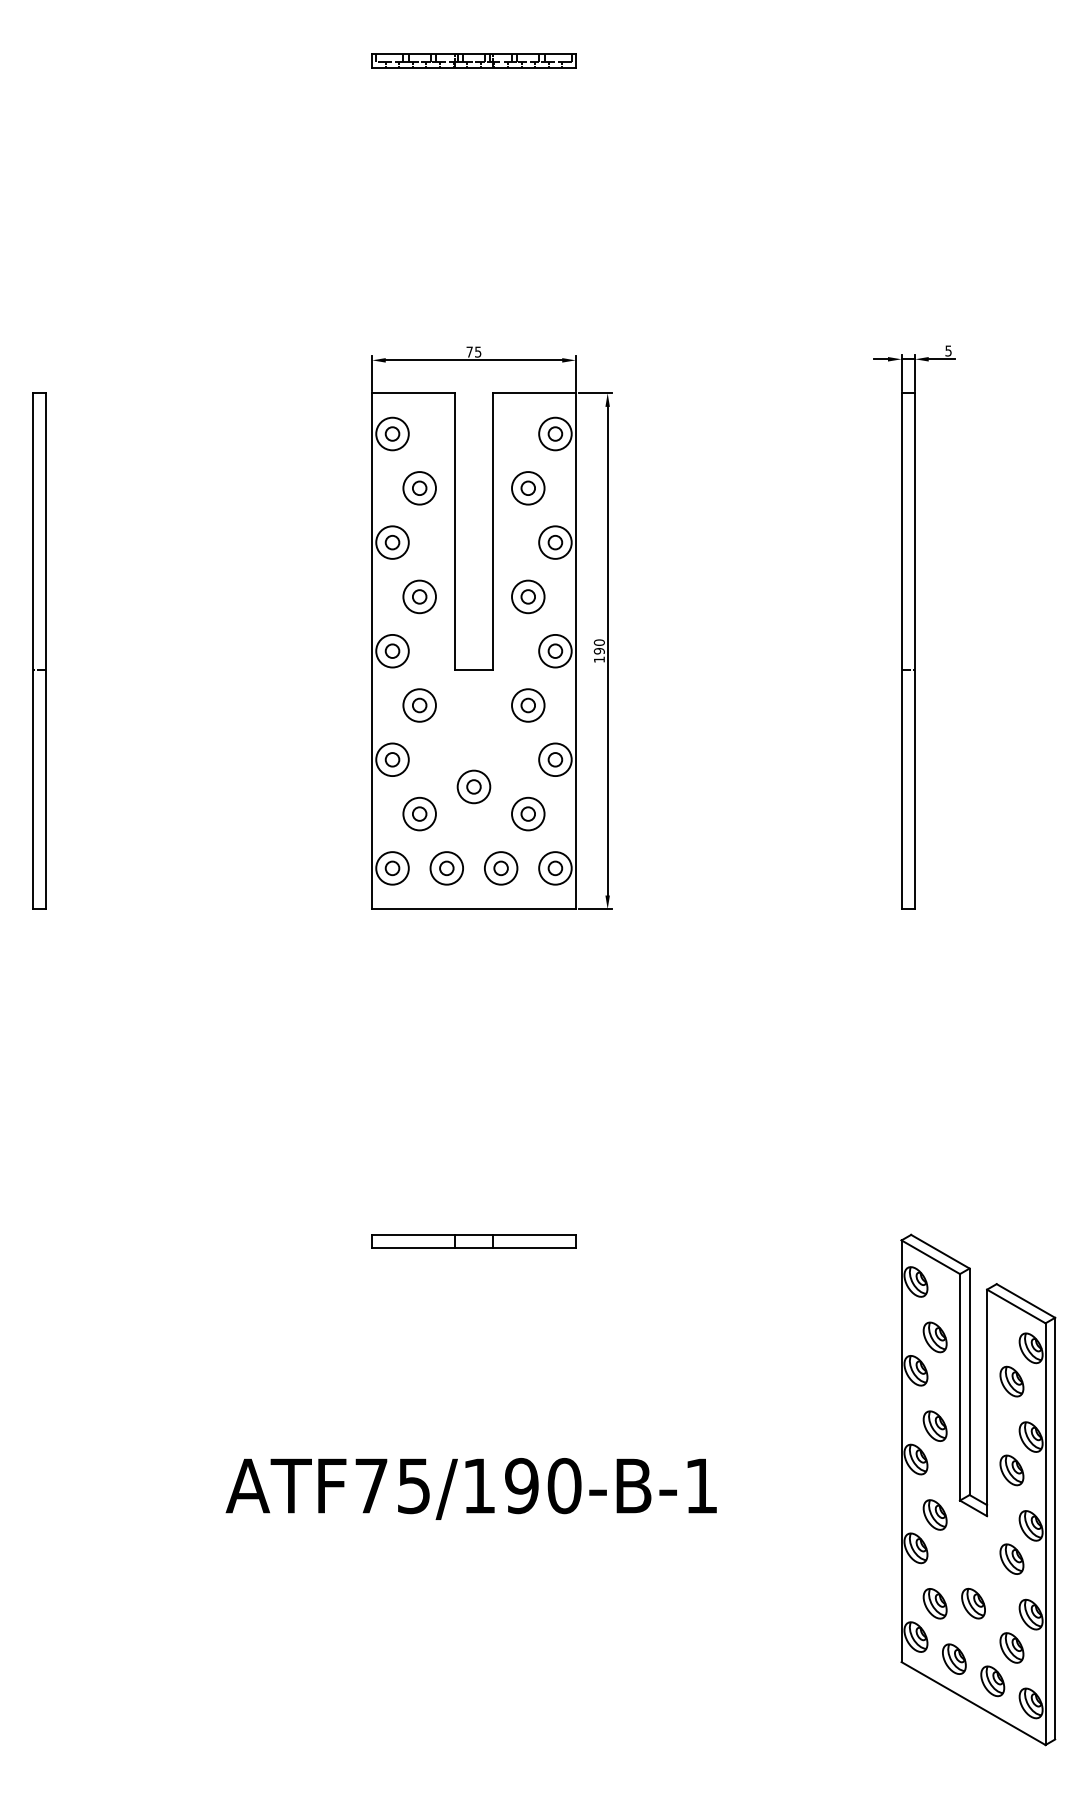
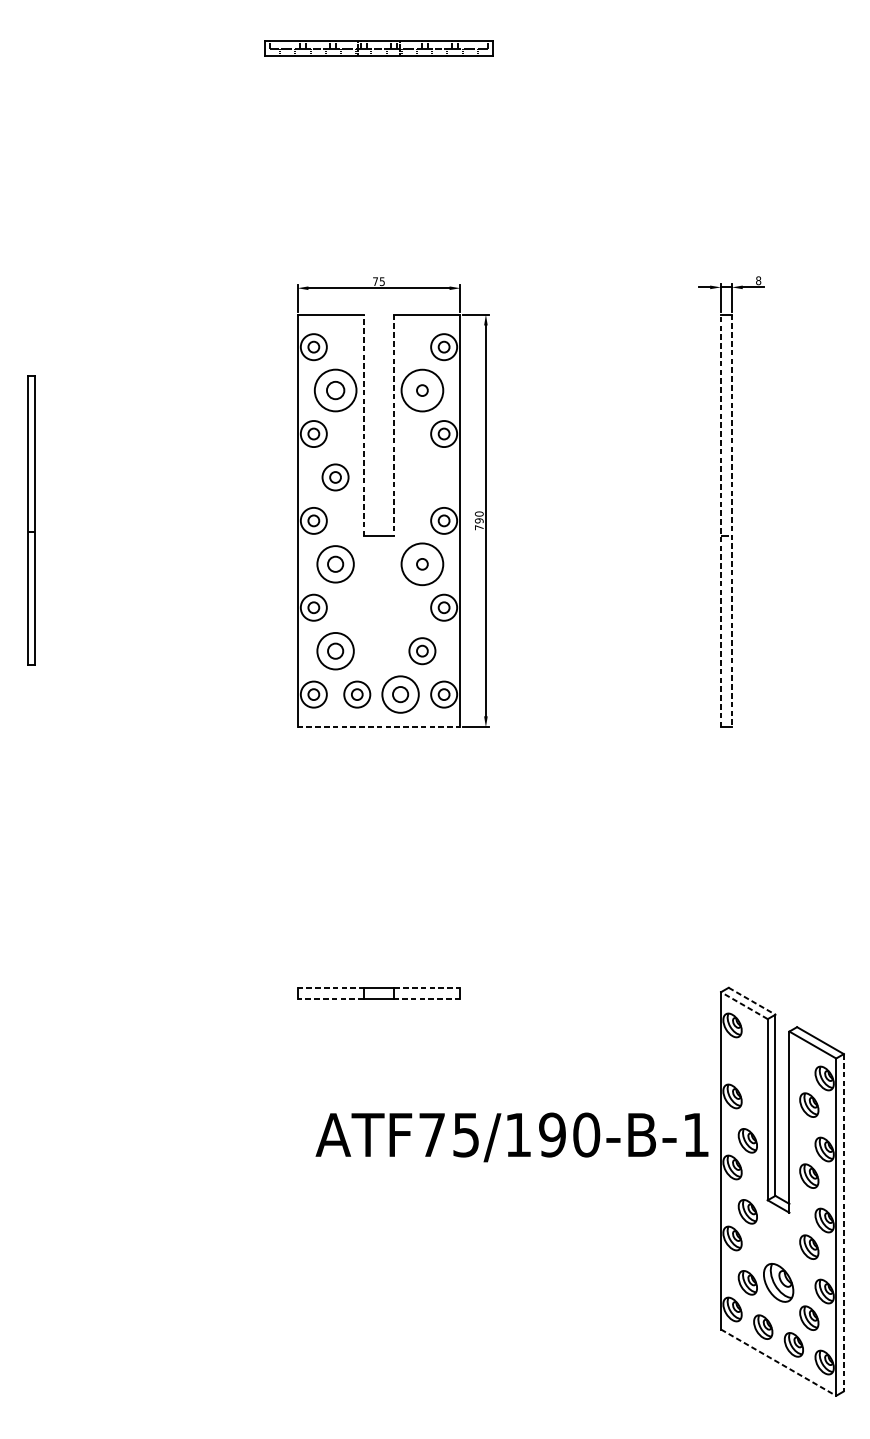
part: (473, 60) -> (378, 48), size x1.4
text: (948, 350) -> (758, 280), 5 -> 8
part: (419, 488) -> (335, 390), size x1.6
circle: (528, 488) -> (422, 390), size x1.6
line: (454, 531) -> (363, 425), solid -> dashed
line: (493, 531) -> (394, 425), solid -> dashed
part: (528, 596) -> (422, 477), removed
part: (39, 650) -> (31, 520), size x0.7
line: (901, 651) -> (720, 521), solid -> dashed
line: (915, 651) -> (732, 521), solid -> dashed
text: (599, 659) -> (479, 527), 190 -> 790
part: (419, 705) -> (335, 564), size x1.4
circle: (528, 705) -> (422, 564), size x1.6
part: (473, 786) -> (378, 629), removed
part: (419, 813) -> (335, 650), size x1.4
part: (501, 868) -> (401, 694), size x1.4
line: (473, 909) -> (378, 727), solid -> dashed
line: (414, 1234) -> (331, 987), solid -> dashed
line: (534, 1234) -> (427, 987), solid -> dashed
line: (413, 1248) -> (330, 998), solid -> dashed
line: (533, 1248) -> (426, 998), solid -> dashed
line: (940, 1251) -> (752, 1001), solid -> dashed
line: (930, 1257) -> (744, 1005), solid -> dashed
part: (934, 1337) -> (747, 1069), removed
text: (470, 1488) -> (511, 1137), moved
line: (1055, 1528) -> (844, 1222), solid -> dashed
part: (973, 1603) -> (778, 1282), size x1.6
line: (974, 1703) -> (779, 1362), solid -> dashed

